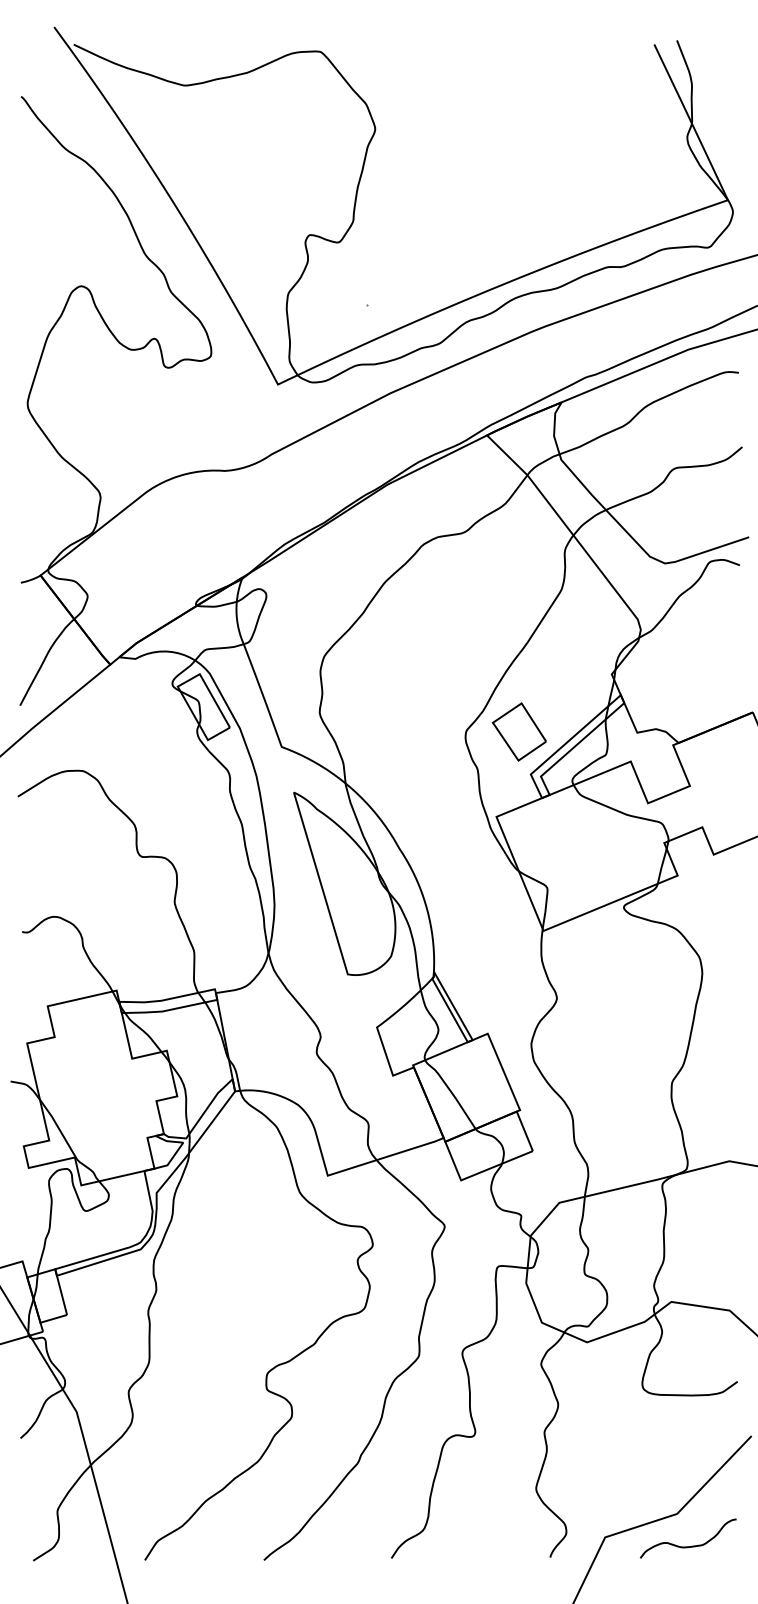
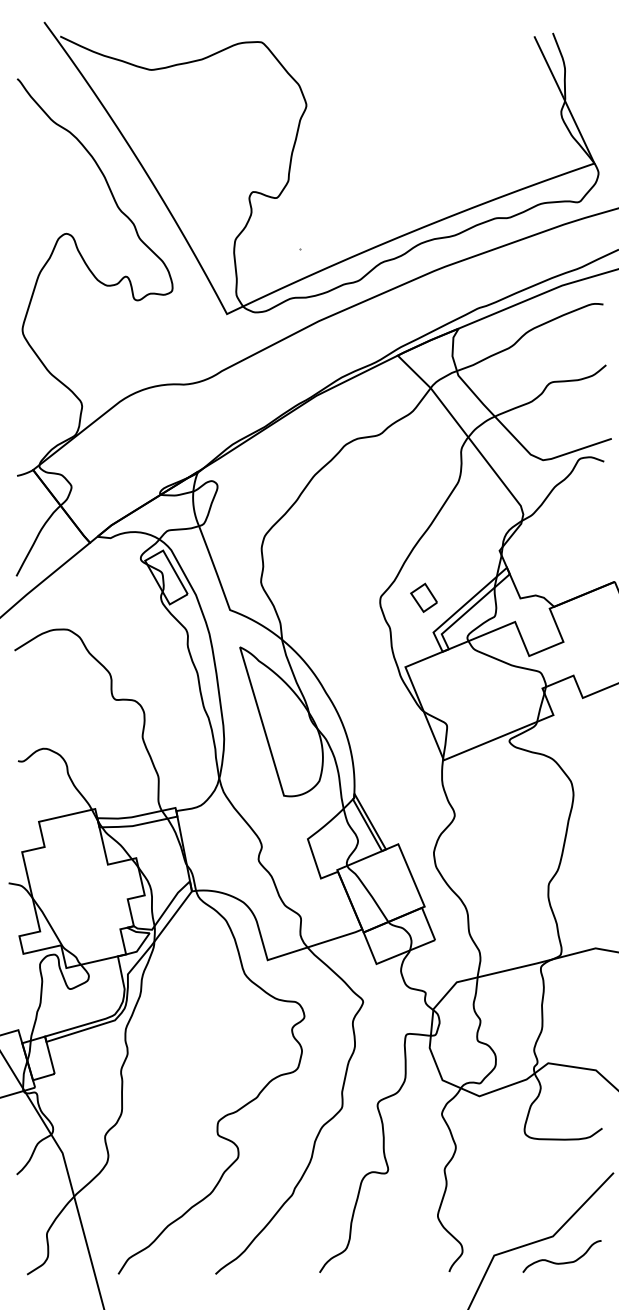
part: (518, 731) -> (423, 597), size x0.6

